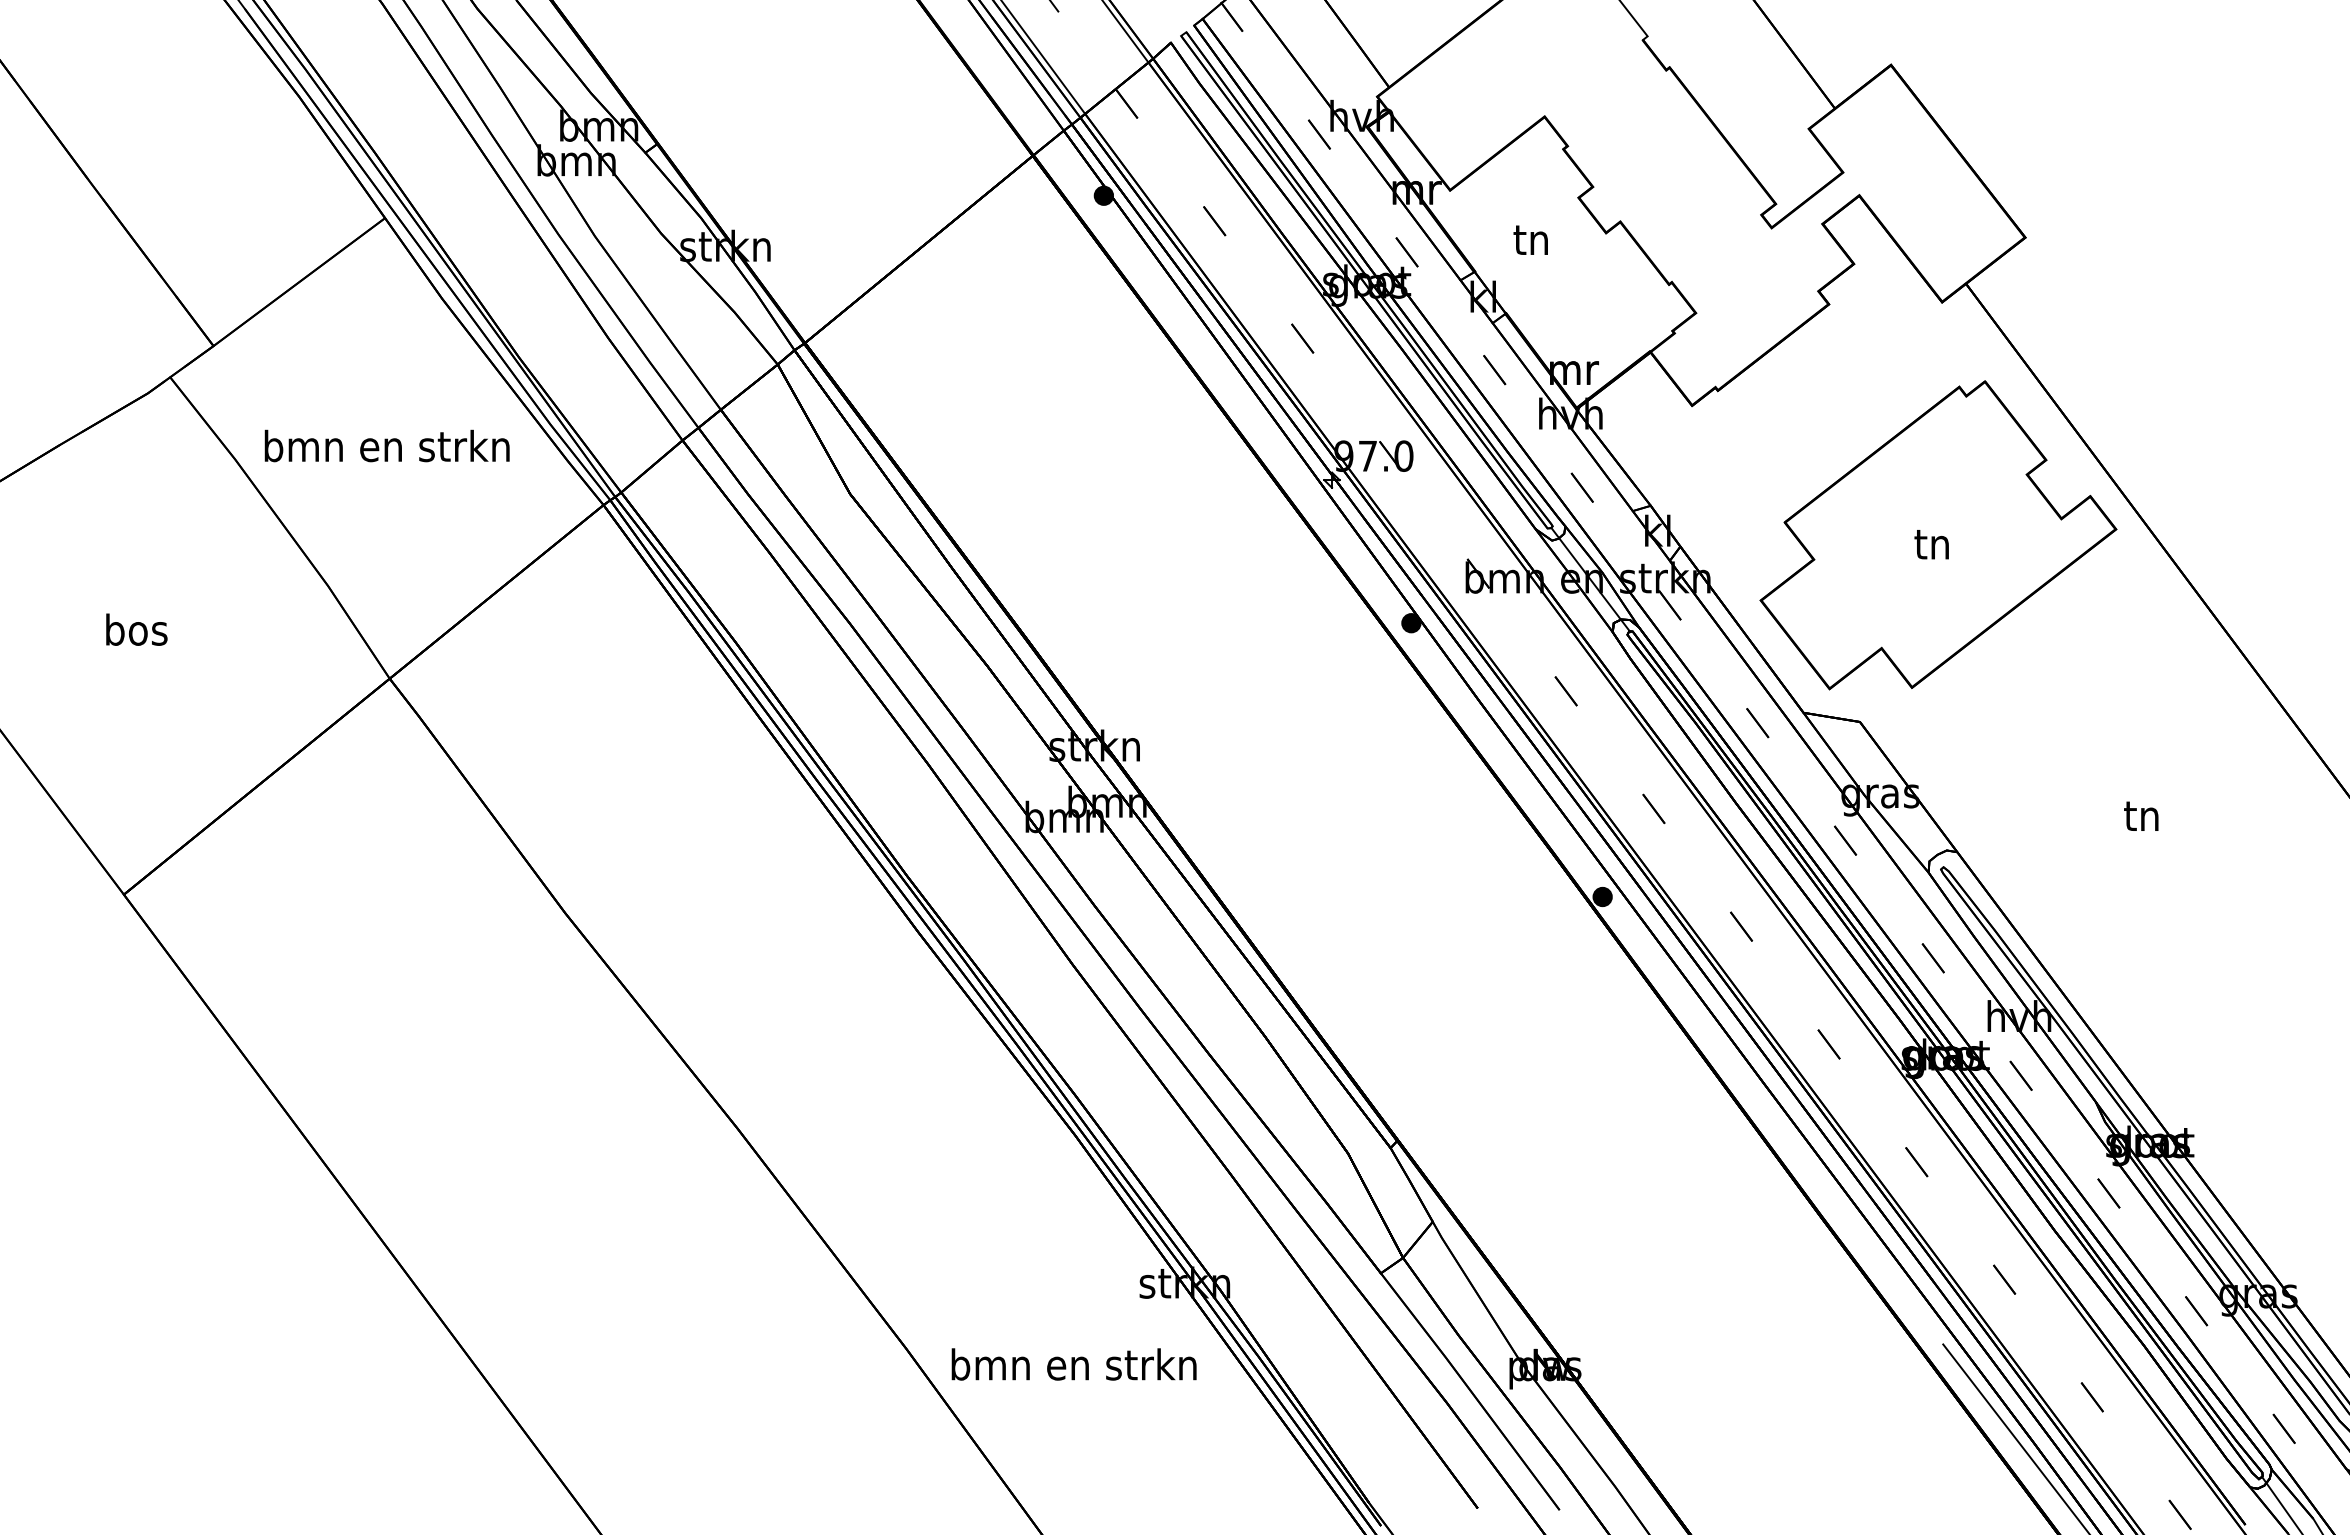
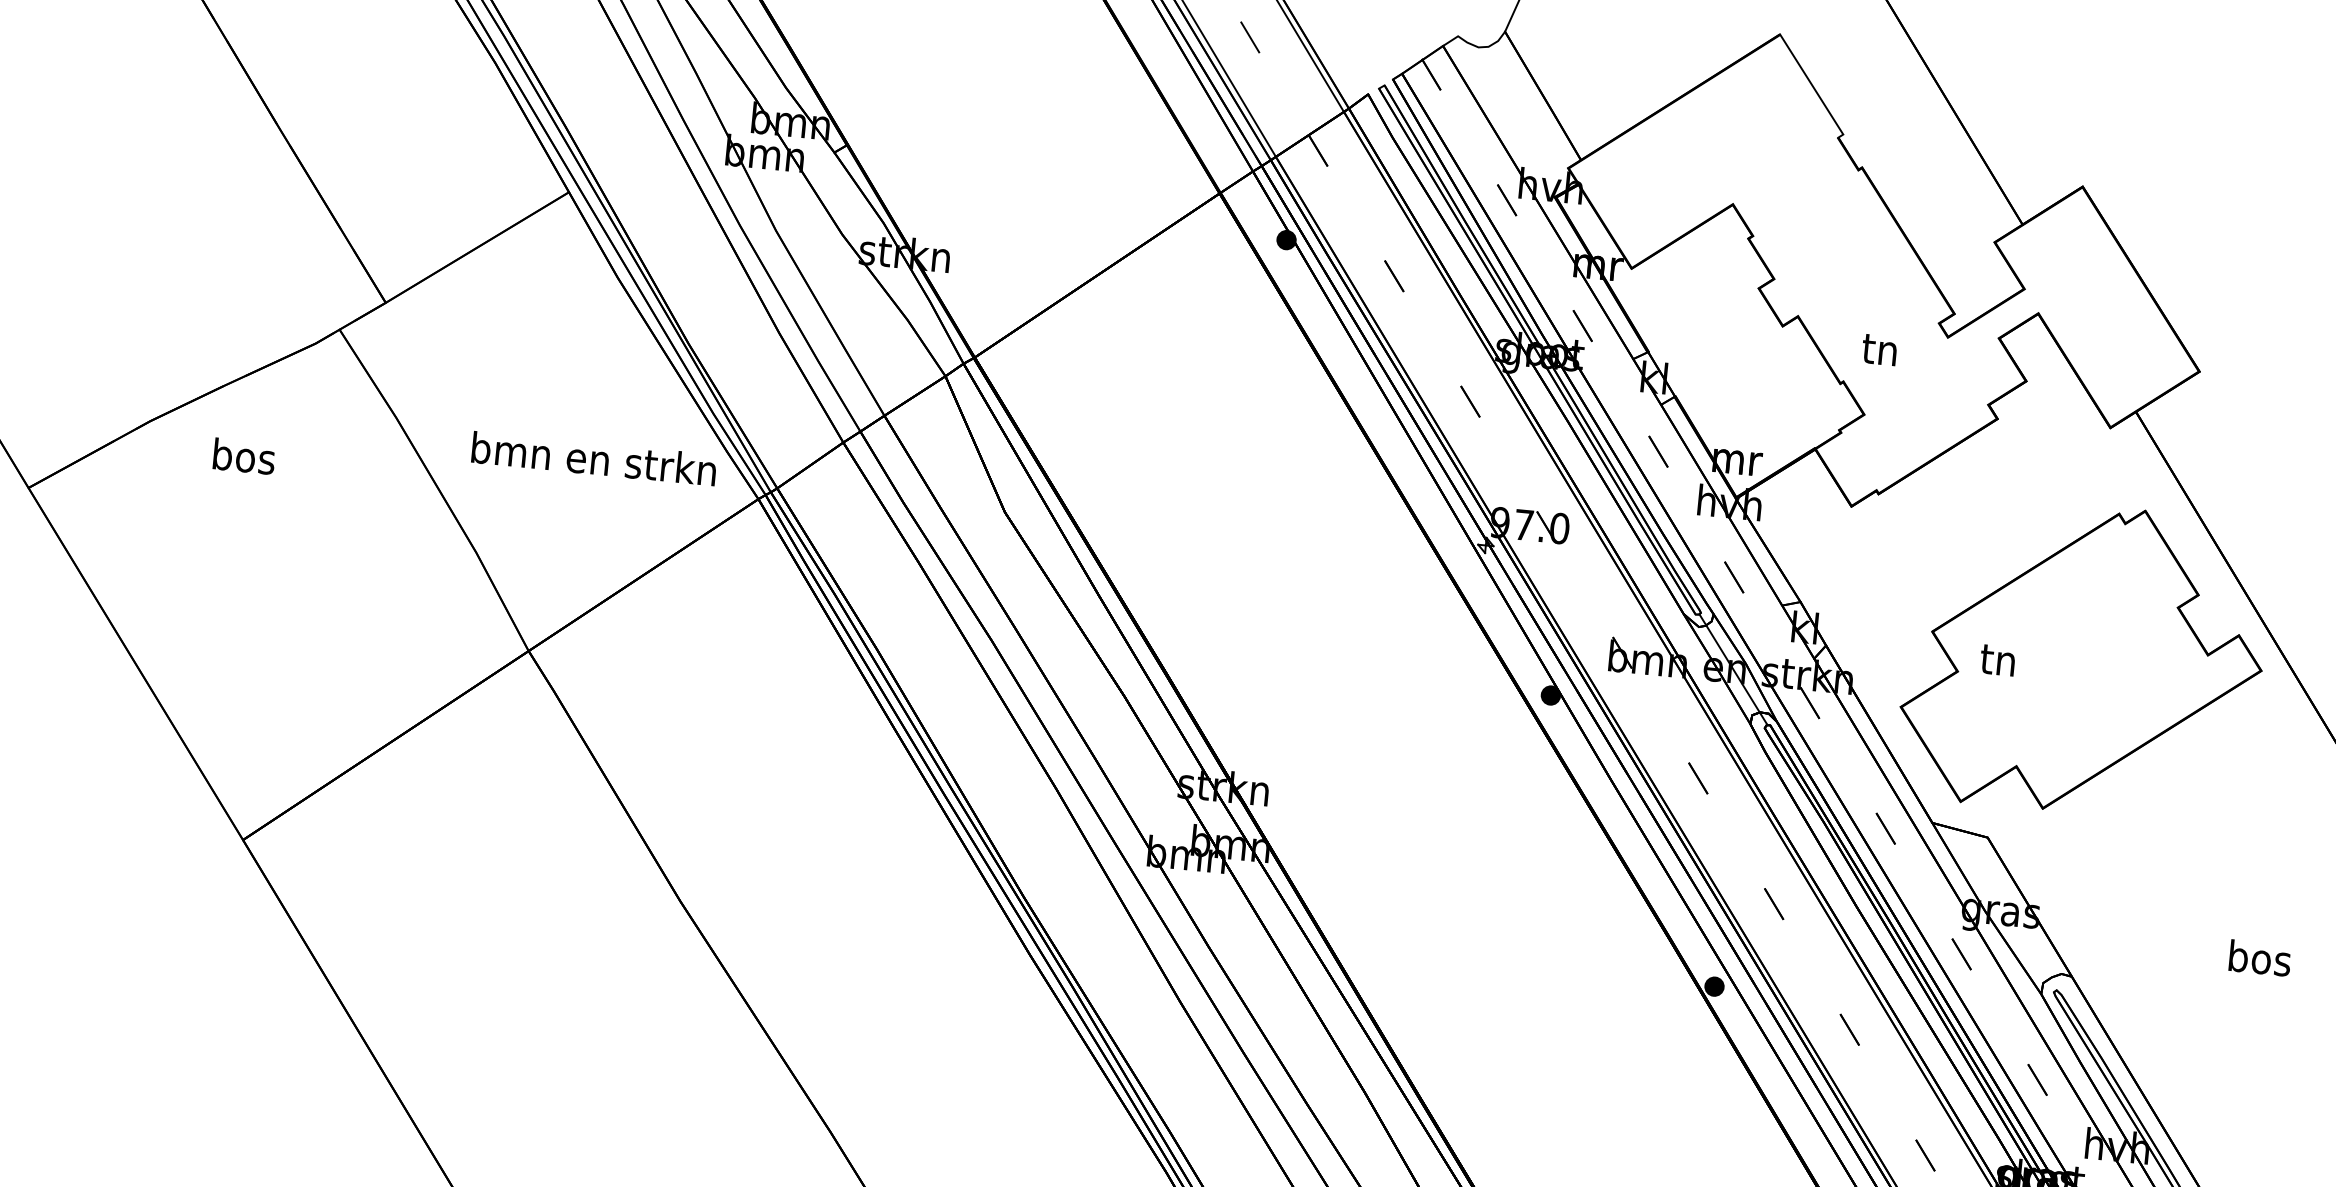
text: (1530, 239) -> (1879, 349), moved
text: (386, 445) -> (593, 458), moved
text: (1931, 544) -> (1997, 660), moved
text: (136, 629) -> (244, 456), moved
text: (2142, 815) -> (2259, 958), tn -> bos

